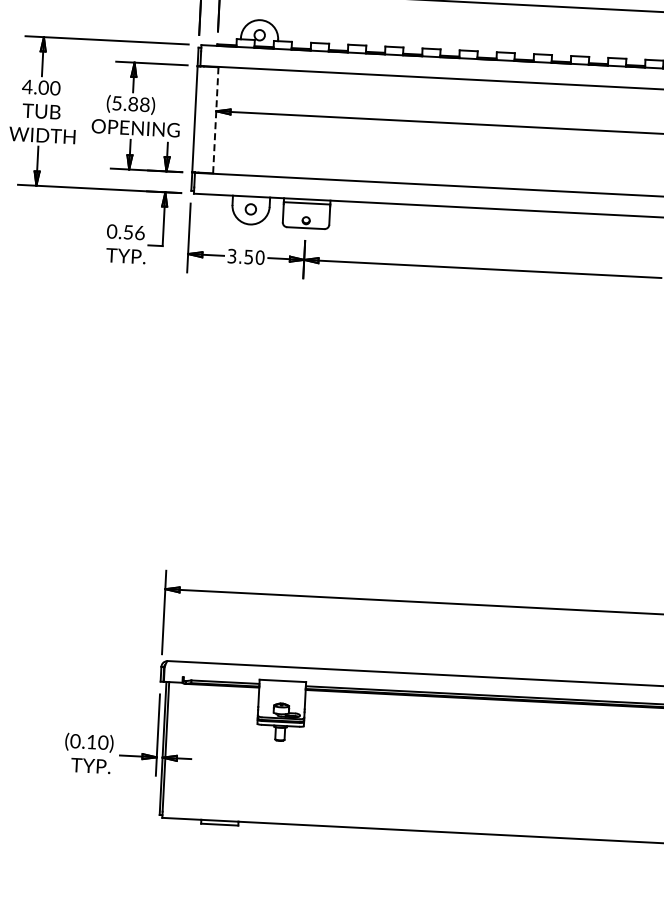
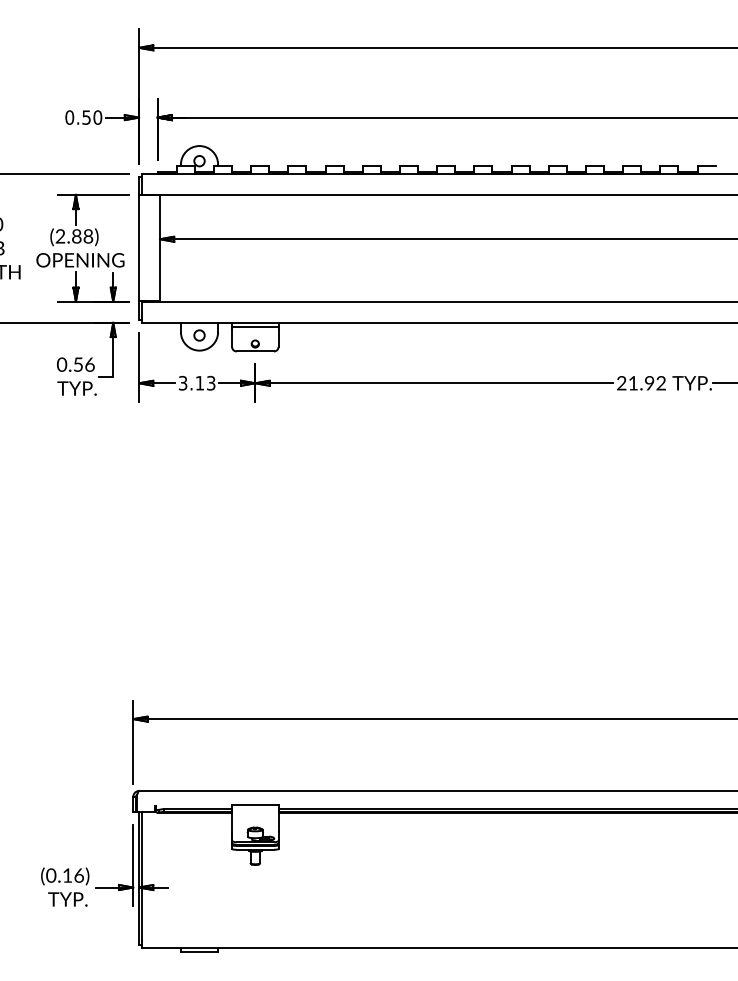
text: (117, 103) -> (60, 236), (5.88) -> (2.88)
line: (215, 120) -> (159, 248), dashed -> solid
text: (254, 257) -> (205, 383), 3.50 -> 3.13
text: (103, 742) -> (79, 875), (0.10) -> (0.16)

